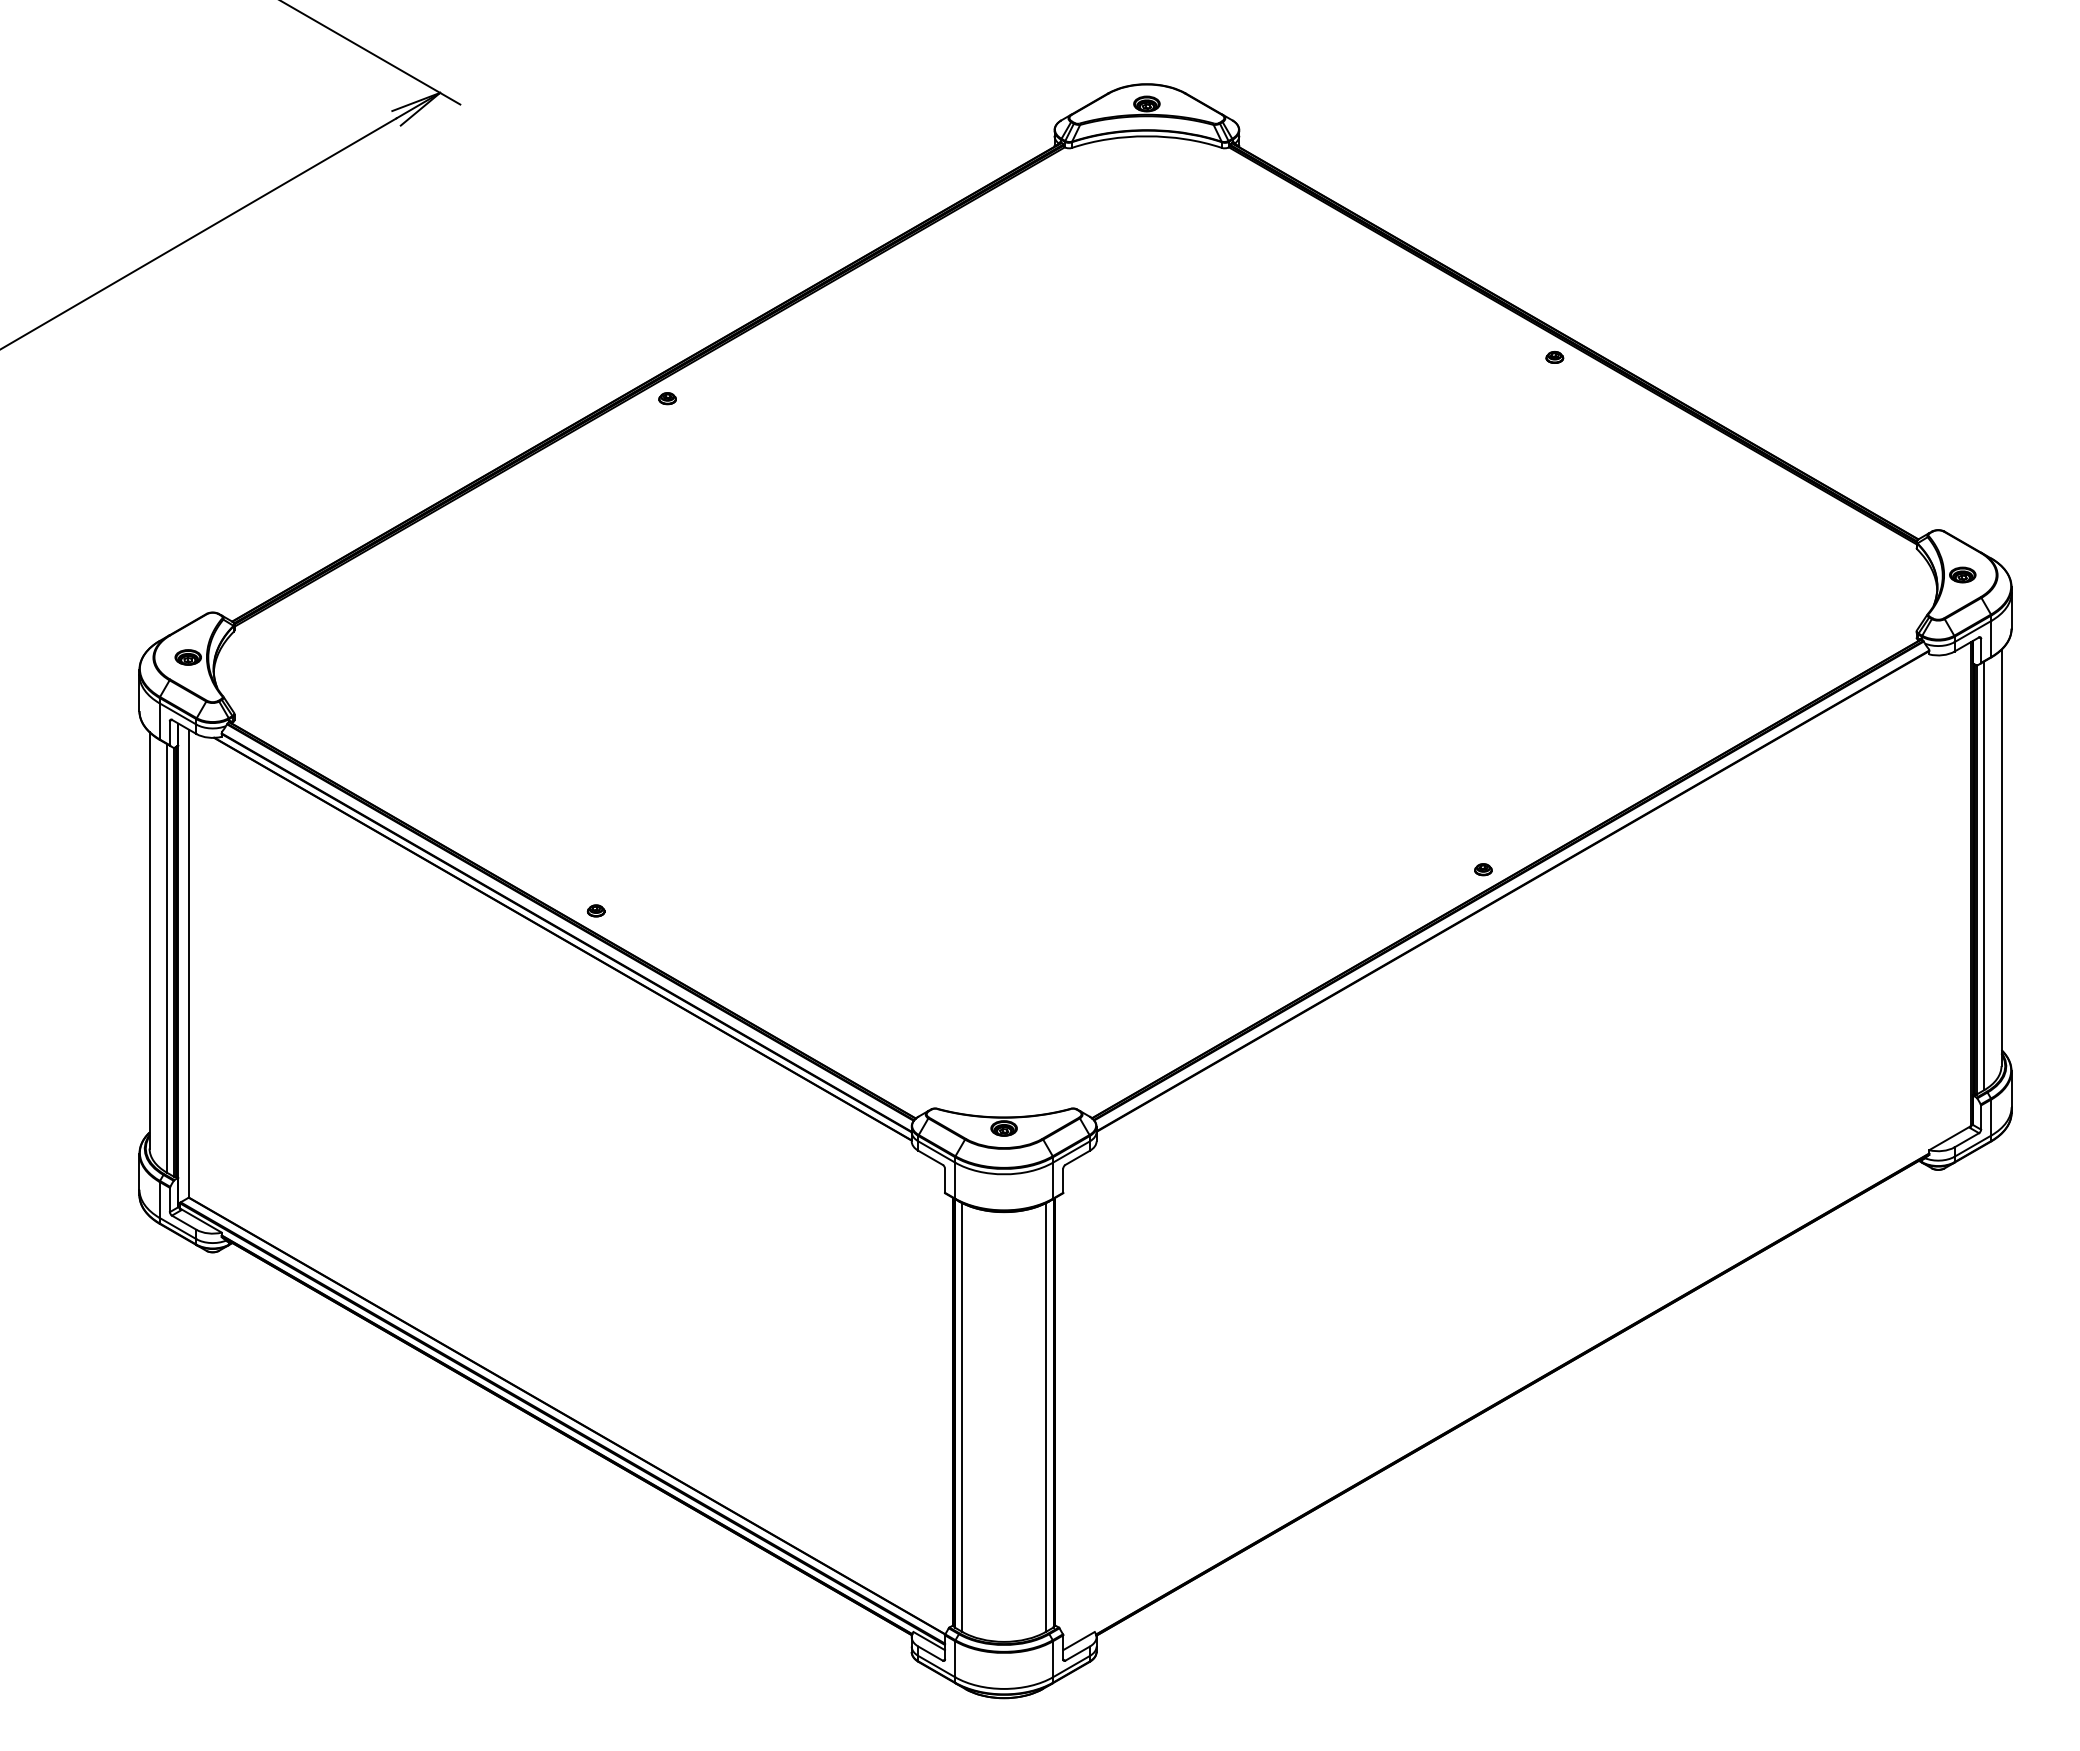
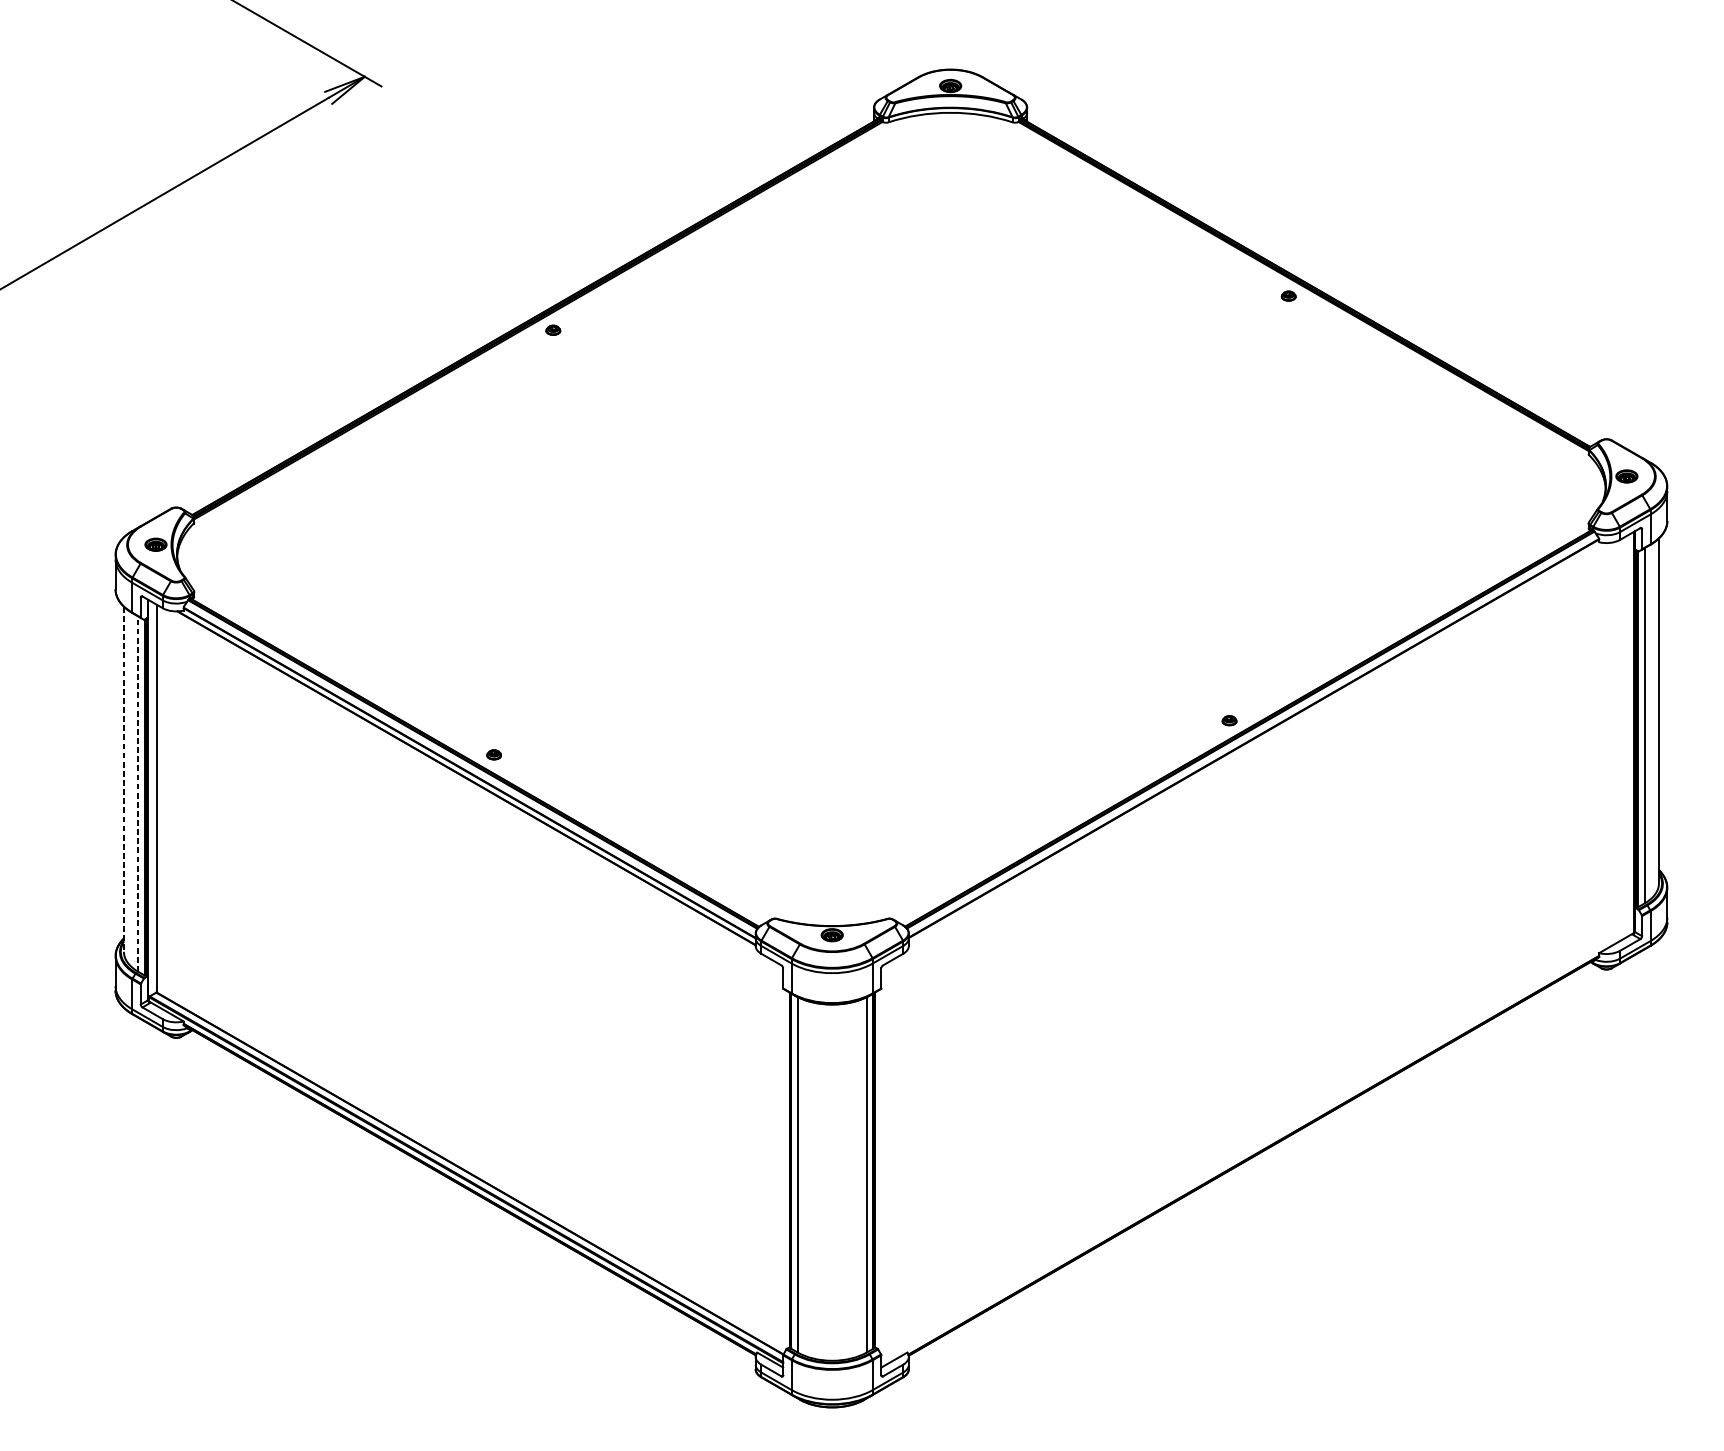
line: (149, 940) -> (123, 779), solid -> dashed
line: (166, 957) -> (137, 793), solid -> dashed

